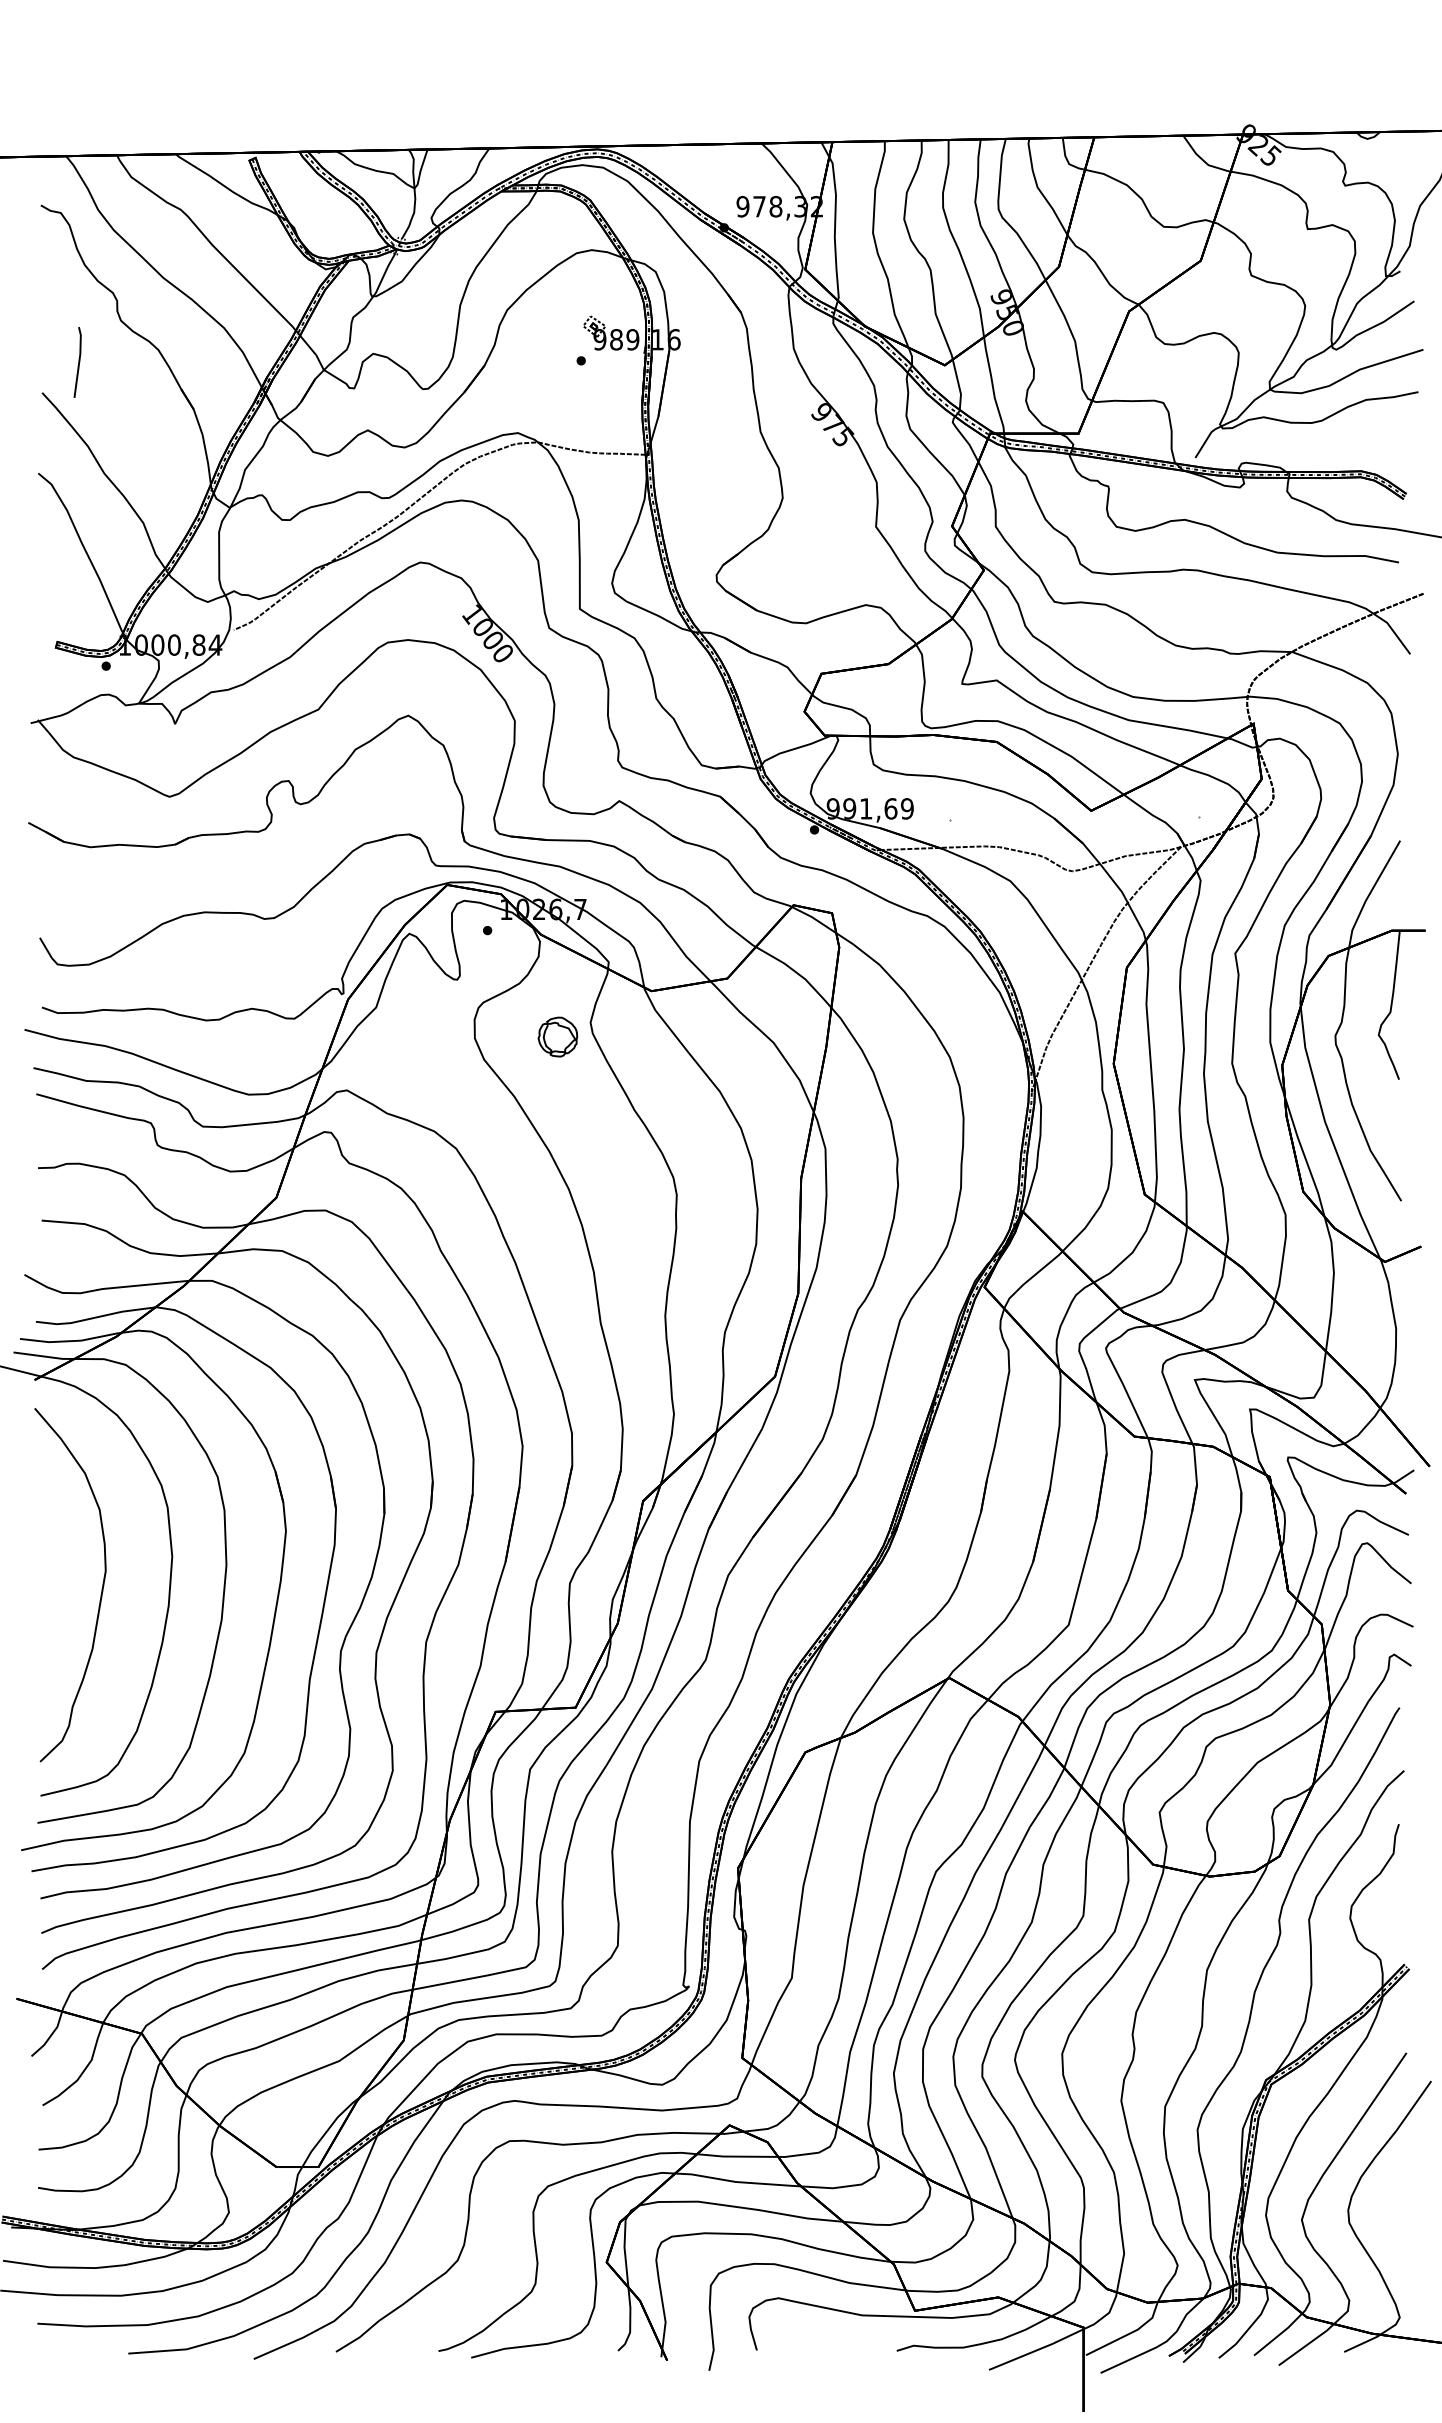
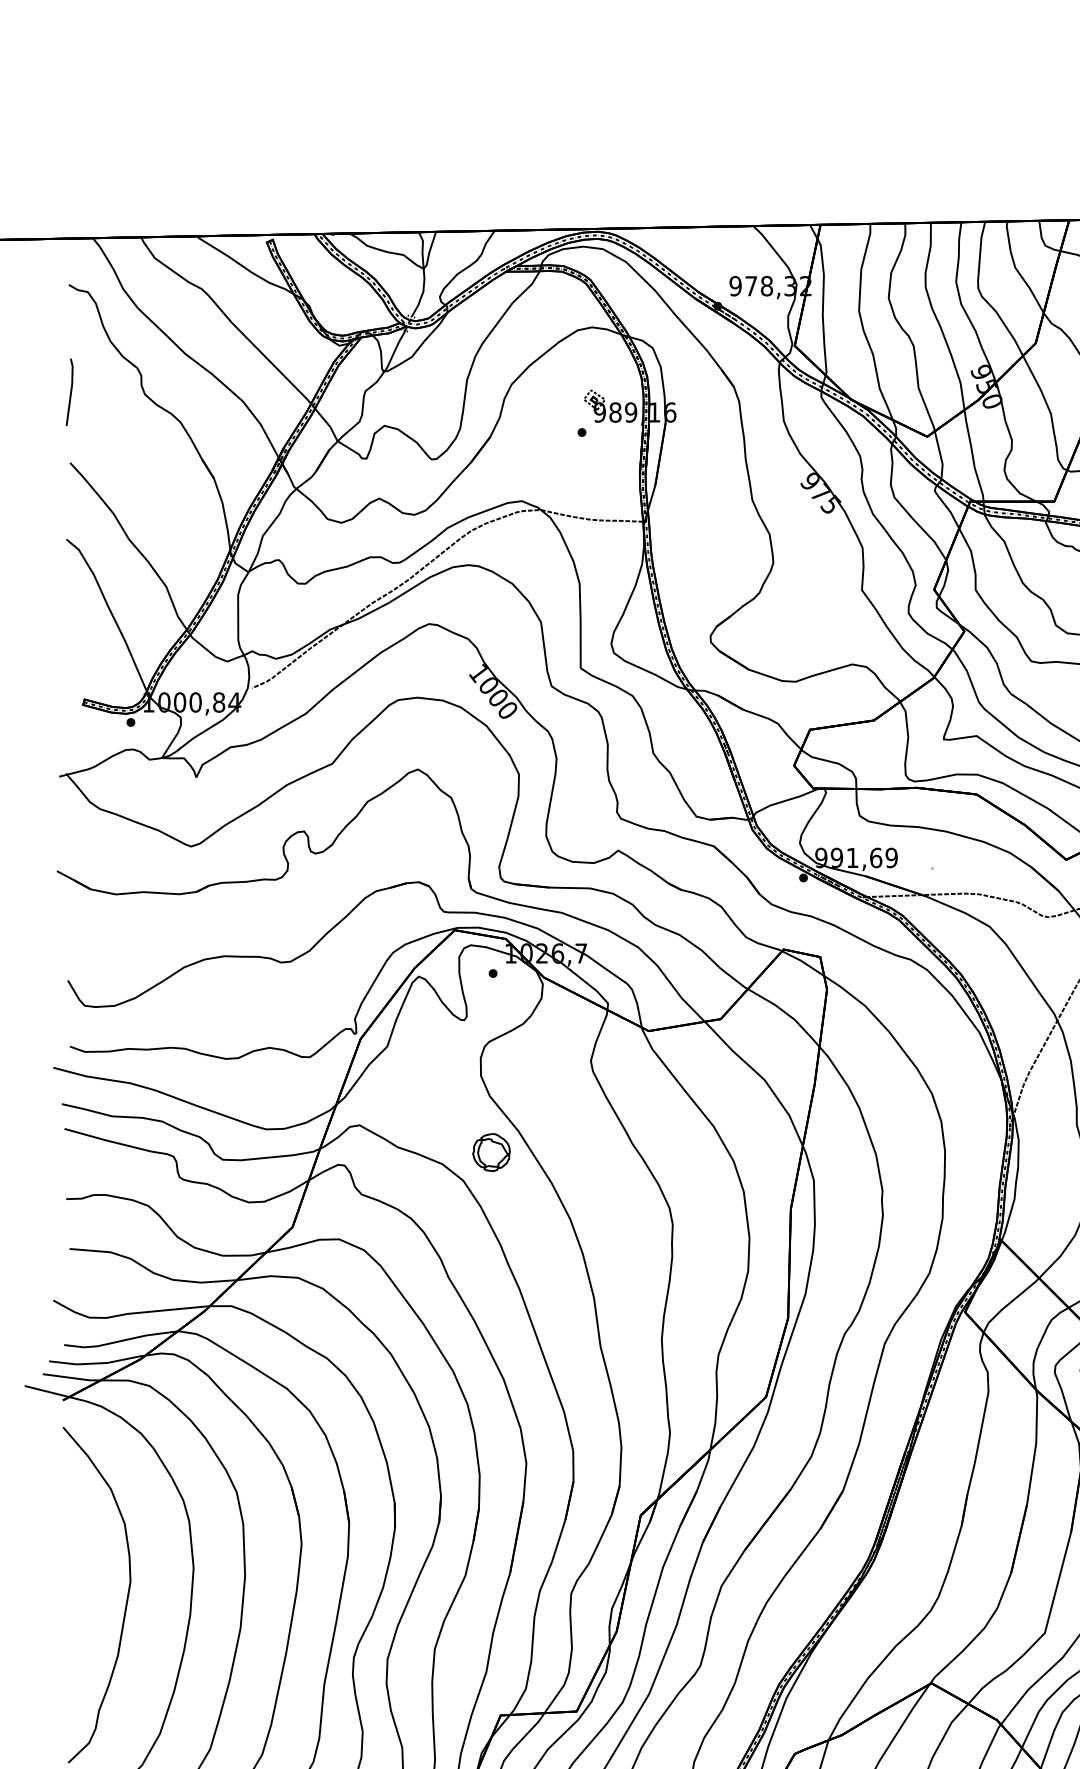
line: (78, 362) -> (70, 392), moved
part: (557, 1036) -> (491, 1152), moved

